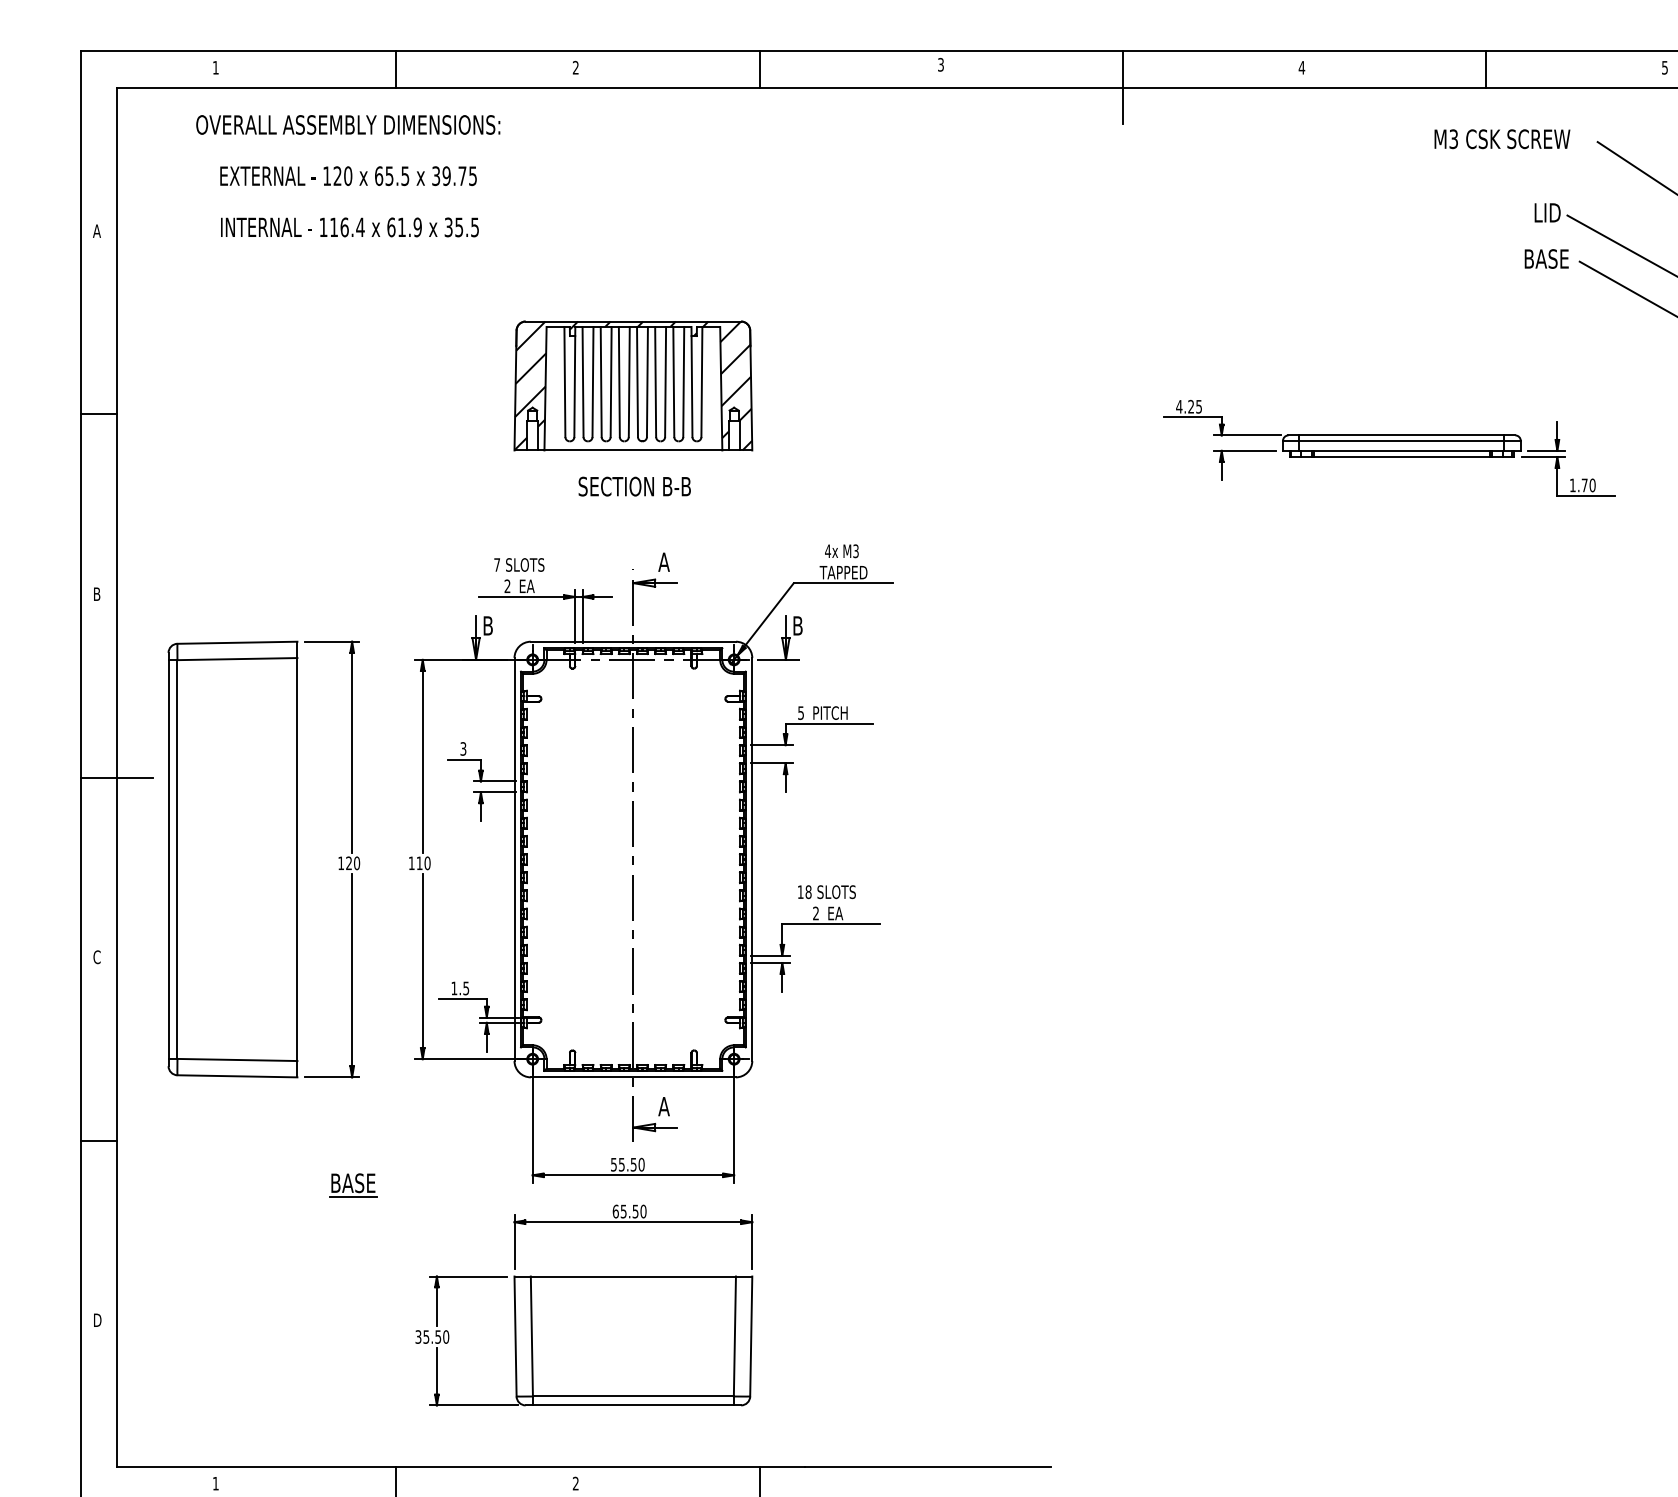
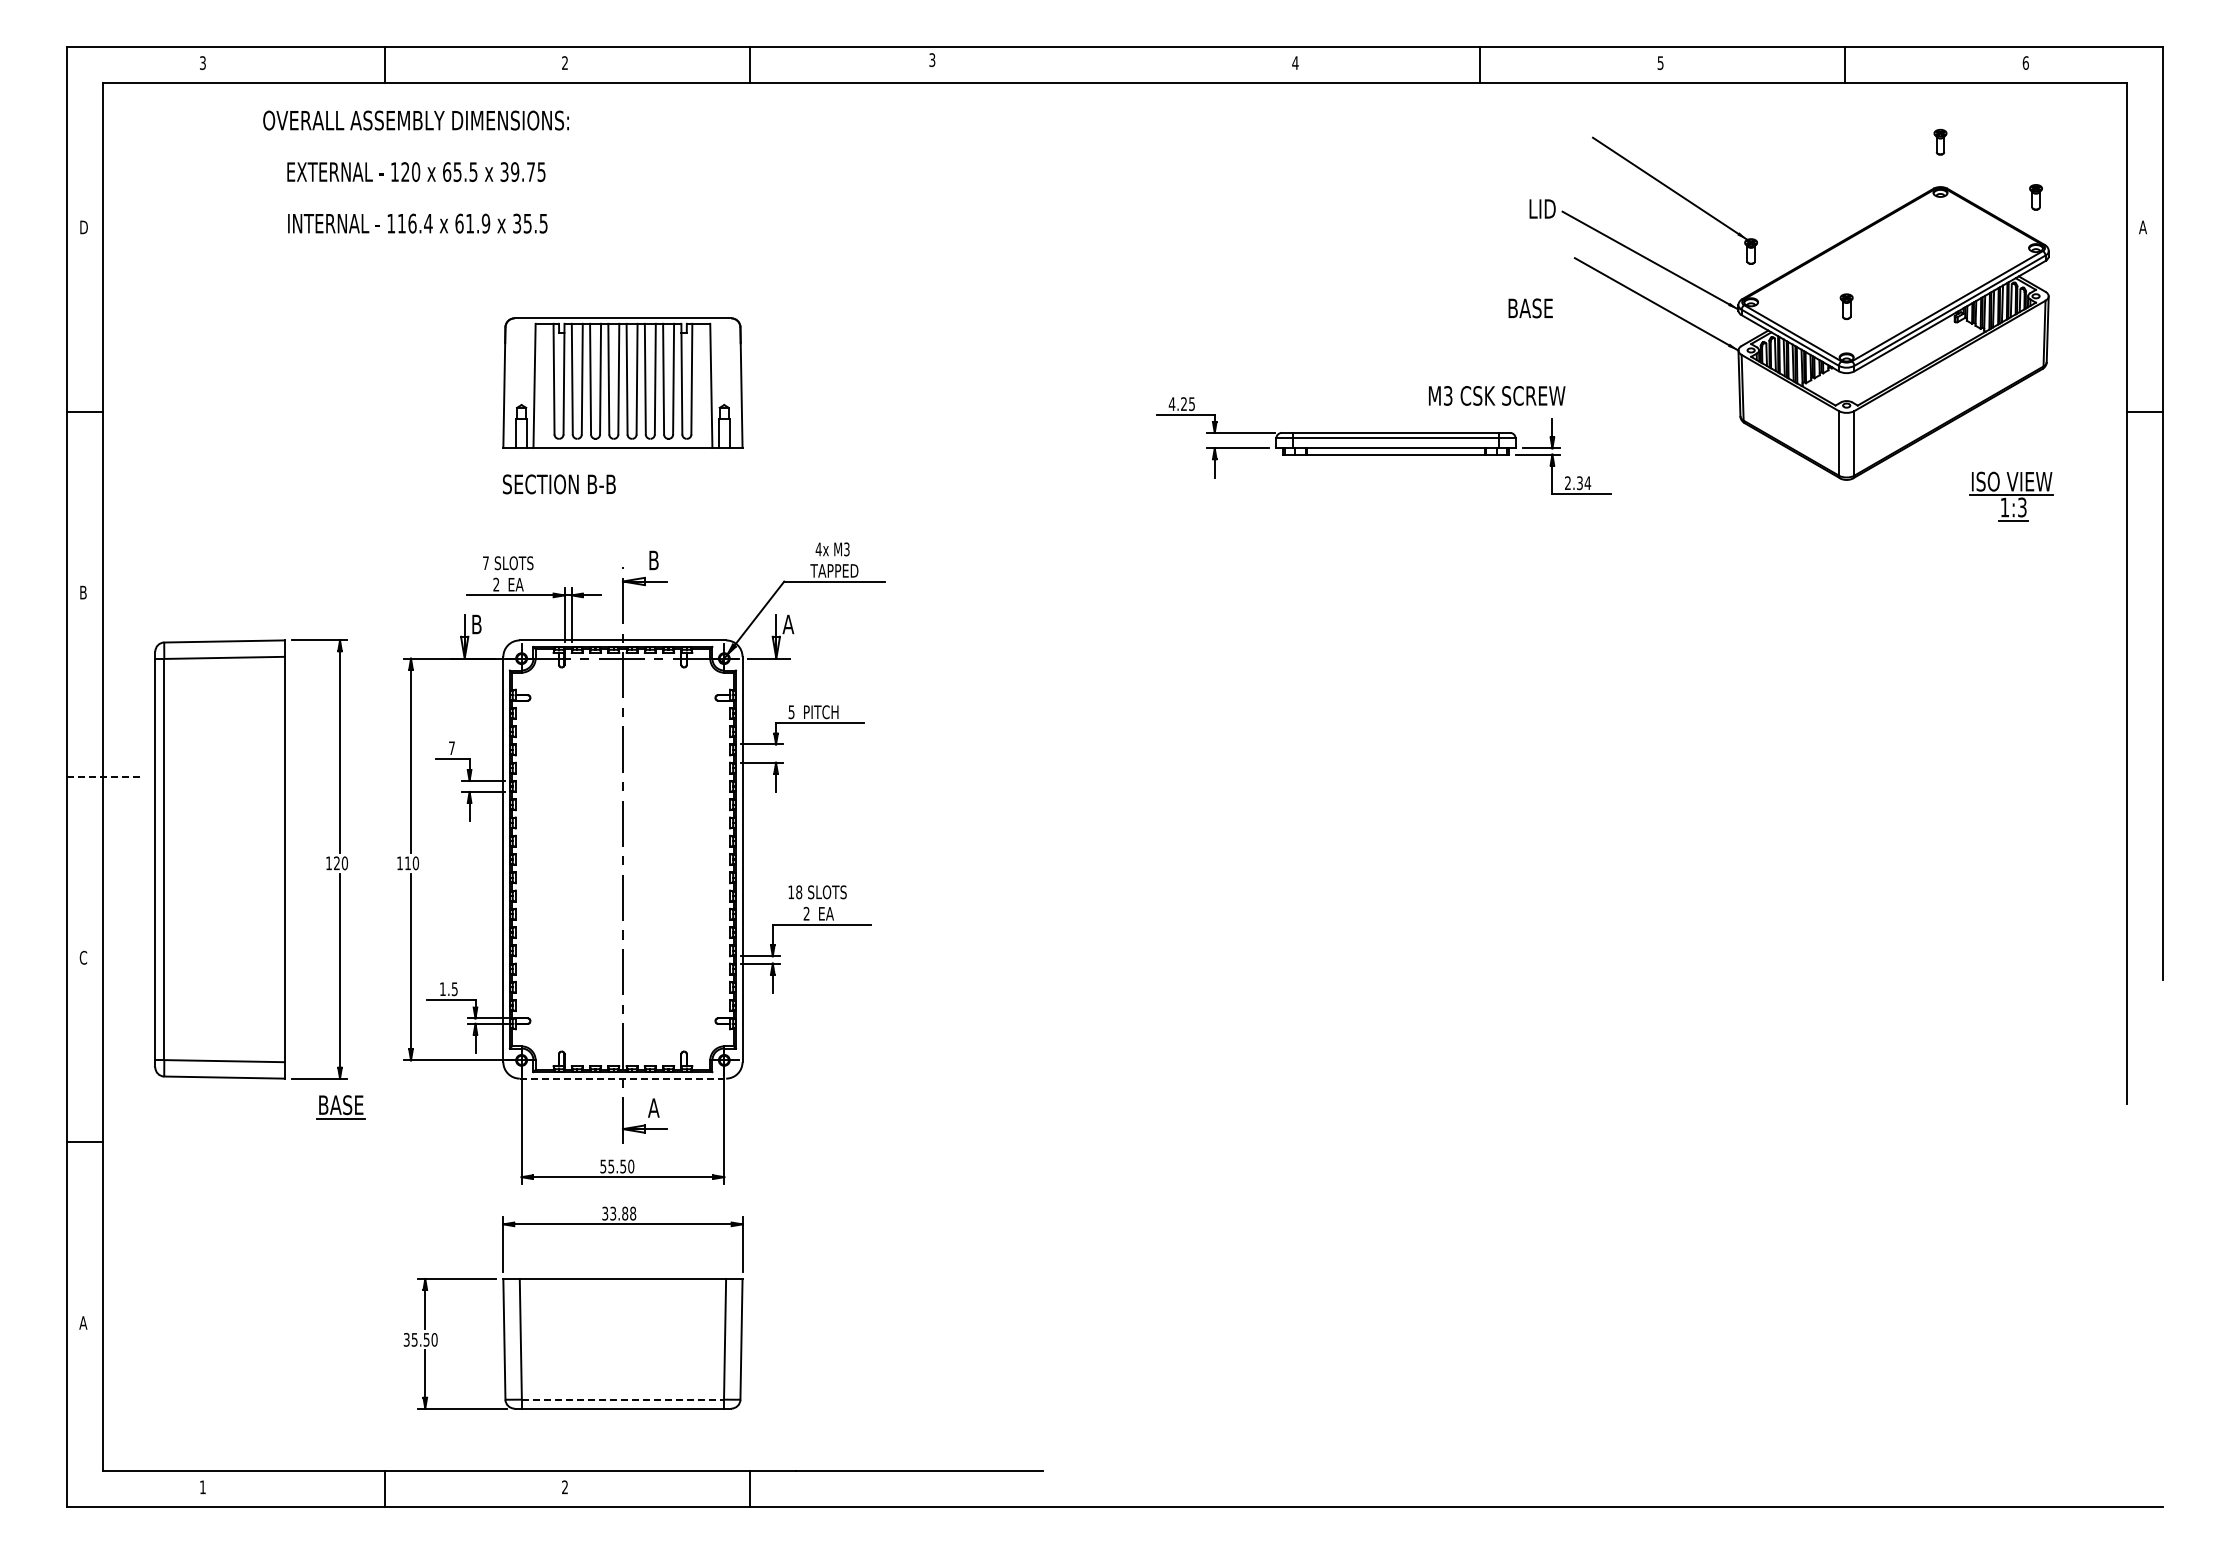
text: (215, 68) -> (202, 63), 1 -> 3
line: (1123, 87) -> (1115, 82), removed
text: (1502, 138) -> (1497, 395), moved
text: (347, 175) -> (415, 171), moved
text: (97, 231) -> (83, 227), A -> D
text: (1546, 259) -> (1530, 308), moved
hatch: (632, 386) -> (622, 383), removed
text: (1583, 485) -> (1578, 483), 1.70 -> 2.34
text: (634, 486) -> (559, 484), moved
text: (663, 562) -> (653, 560), A -> B
text: (797, 625) -> (788, 624), B -> A
text: (462, 749) -> (451, 748), 3 -> 7
line: (117, 778) -> (103, 777), solid -> dashed
line: (633, 1077) -> (623, 1078), solid -> dashed
part: (352, 1185) -> (340, 1107), moved
text: (629, 1211) -> (619, 1213), 65.50 -> 33.88
text: (97, 1319) -> (83, 1322), D -> A
line: (633, 1396) -> (623, 1399), solid -> dashed

